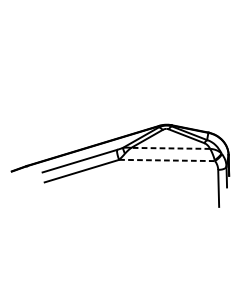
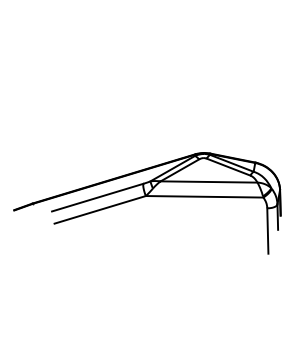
line: (170, 148) -> (208, 181), dashed -> solid
line: (167, 160) -> (204, 196), dashed -> solid

